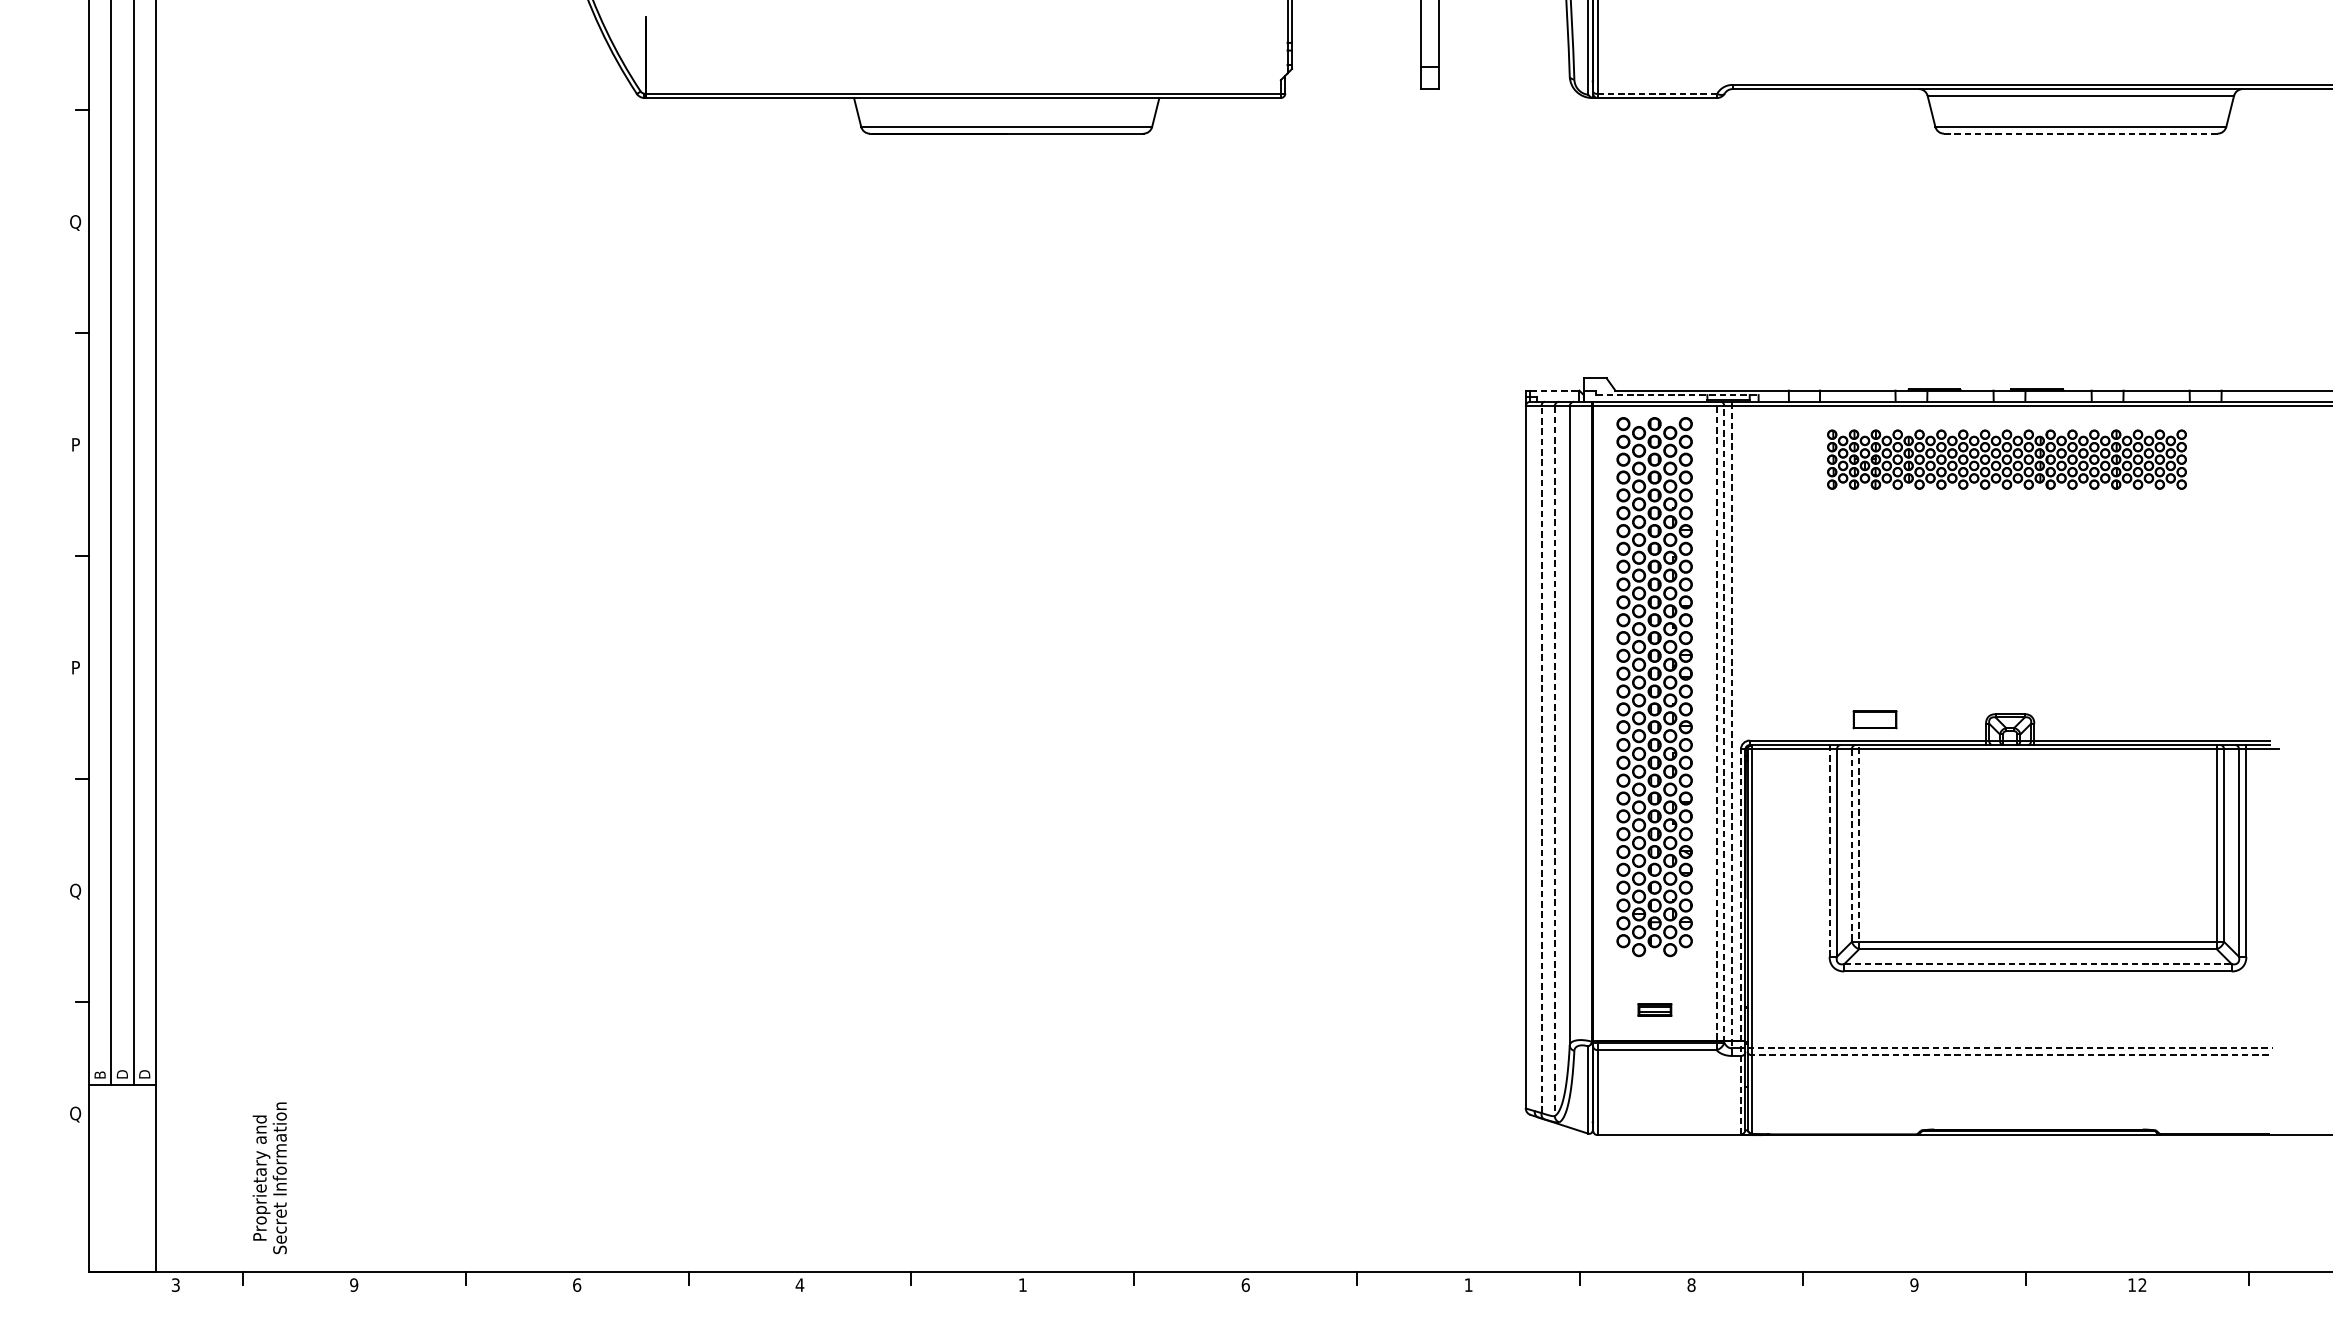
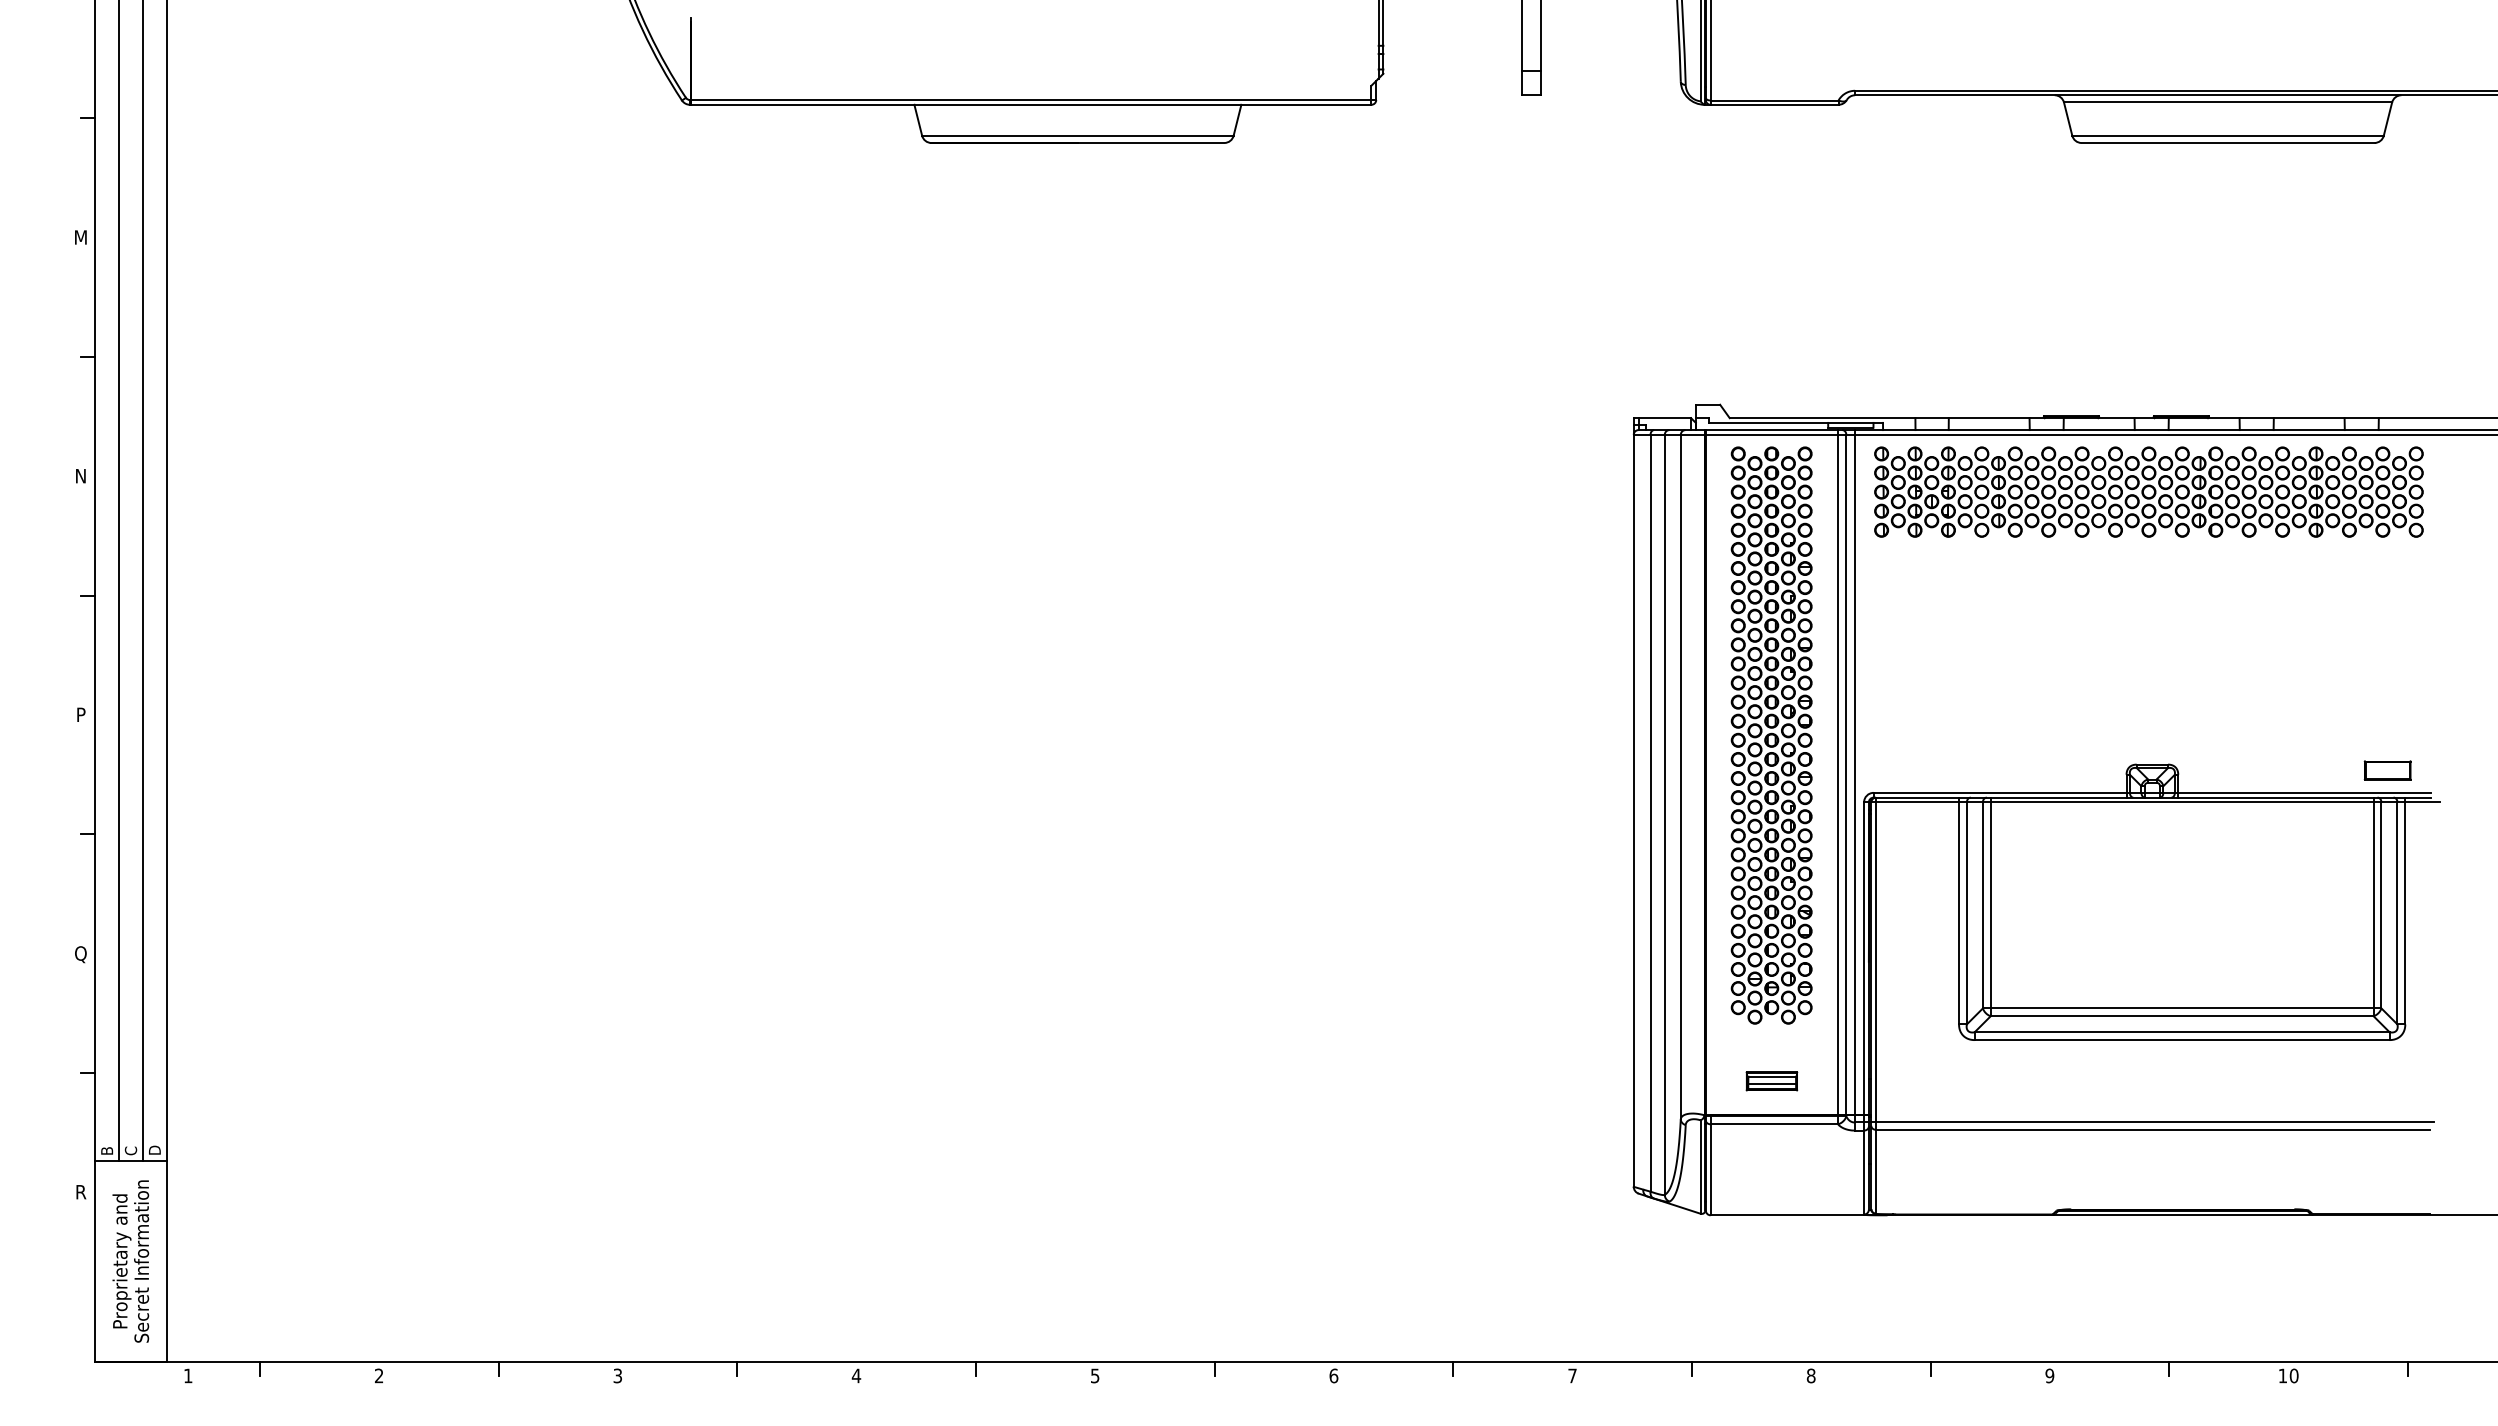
line: (1657, 93) -> (1774, 100), dashed -> solid
line: (2080, 134) -> (2227, 143), dashed -> solid
text: (75, 222) -> (80, 238), Q -> M
line: (1555, 390) -> (1665, 418), dashed -> solid
line: (1677, 394) -> (1796, 422), dashed -> solid
text: (75, 445) -> (80, 476), P -> N
part: (2006, 459) -> (2148, 491), size x1.43
part: (1874, 719) -> (2387, 770), moved
line: (1724, 724) -> (1846, 775), dashed -> solid
line: (1717, 725) -> (1838, 776), dashed -> solid
line: (1731, 728) -> (1854, 779), dashed -> solid
line: (1541, 758) -> (1650, 812), dashed -> solid
line: (1554, 760) -> (1664, 814), dashed -> solid
line: (1851, 845) -> (1982, 905), dashed -> solid
line: (1858, 846) -> (1990, 906), dashed -> solid
line: (1830, 850) -> (1959, 910), dashed -> solid
line: (1741, 941) -> (1864, 1007), dashed -> solid
line: (2038, 964) -> (2182, 1032), dashed -> solid
part: (1654, 1010) -> (1771, 1081), size x1.43
line: (2010, 1047) -> (2152, 1121), dashed -> solid
line: (2010, 1054) -> (2152, 1129), dashed -> solid
text: (121, 1074) -> (130, 1150), D -> C
text: (75, 1113) -> (80, 1192), Q -> R
text: (269, 1178) -> (130, 1261), moved
text: (176, 1284) -> (188, 1375), 3 -> 1
text: (353, 1284) -> (378, 1375), 9 -> 2
text: (576, 1284) -> (617, 1375), 6 -> 3
text: (1023, 1284) -> (1095, 1375), 1 -> 5
text: (1468, 1284) -> (1572, 1375), 1 -> 7
text: (2141, 1284) -> (2293, 1375), 12 -> 10

